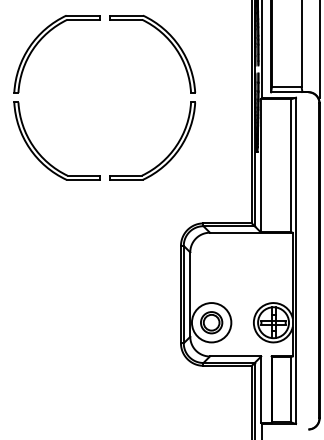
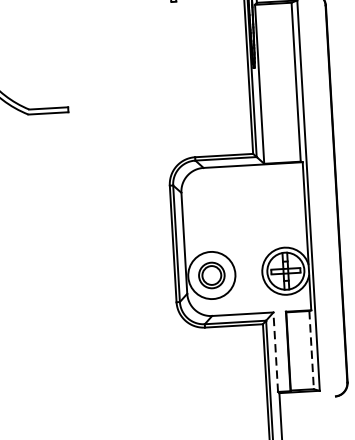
part: (167, 155) -> (147, 78), removed
line: (261, 389) -> (276, 351), solid -> dashed
line: (291, 389) -> (311, 349), solid -> dashed

